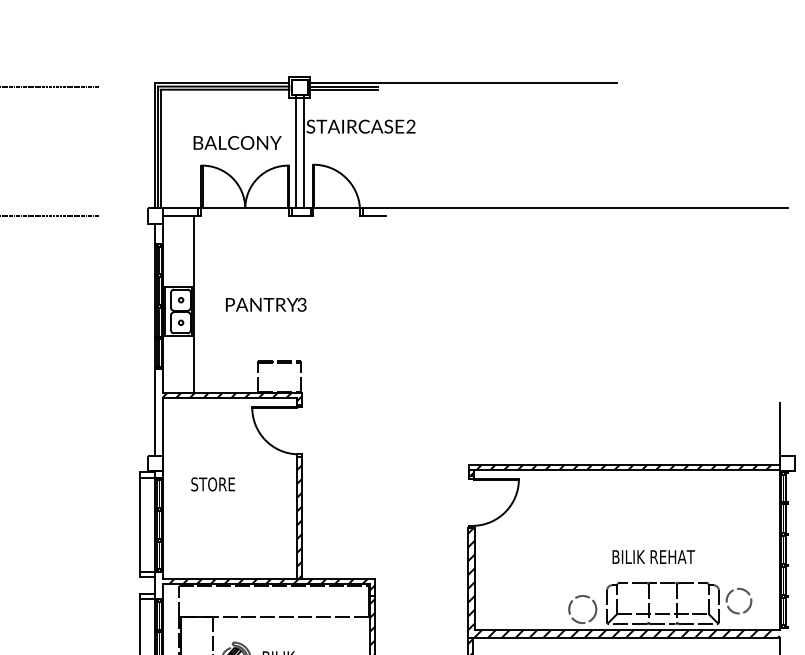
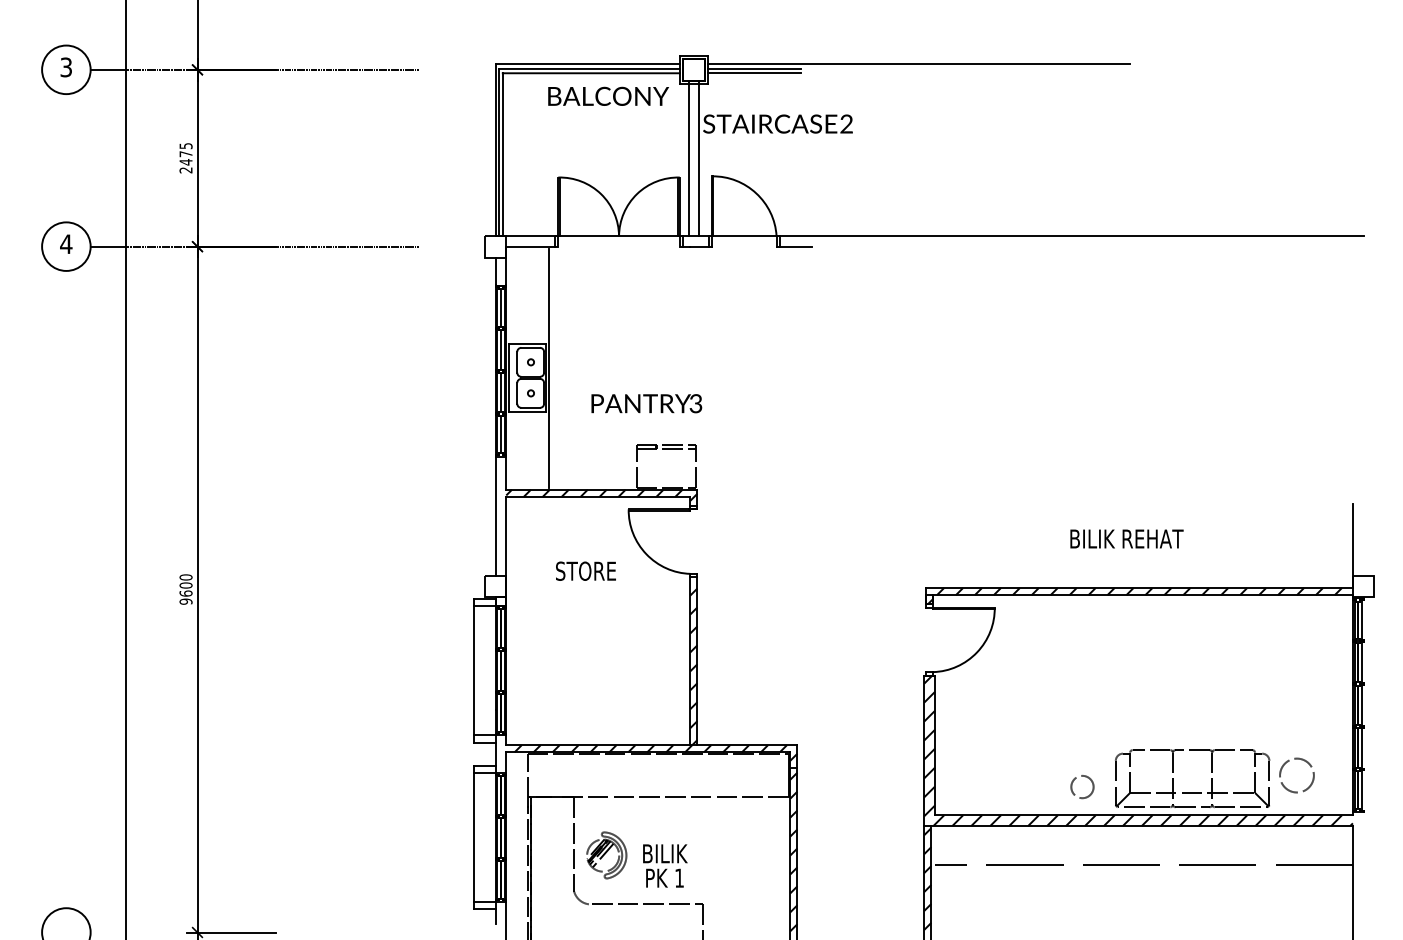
text: (237, 142) -> (608, 95), moved
text: (265, 304) -> (646, 403), moved
text: (212, 483) -> (585, 570), moved
text: (653, 556) -> (1126, 538), moved
circle: (582, 609) -> (1082, 786), size x0.6

